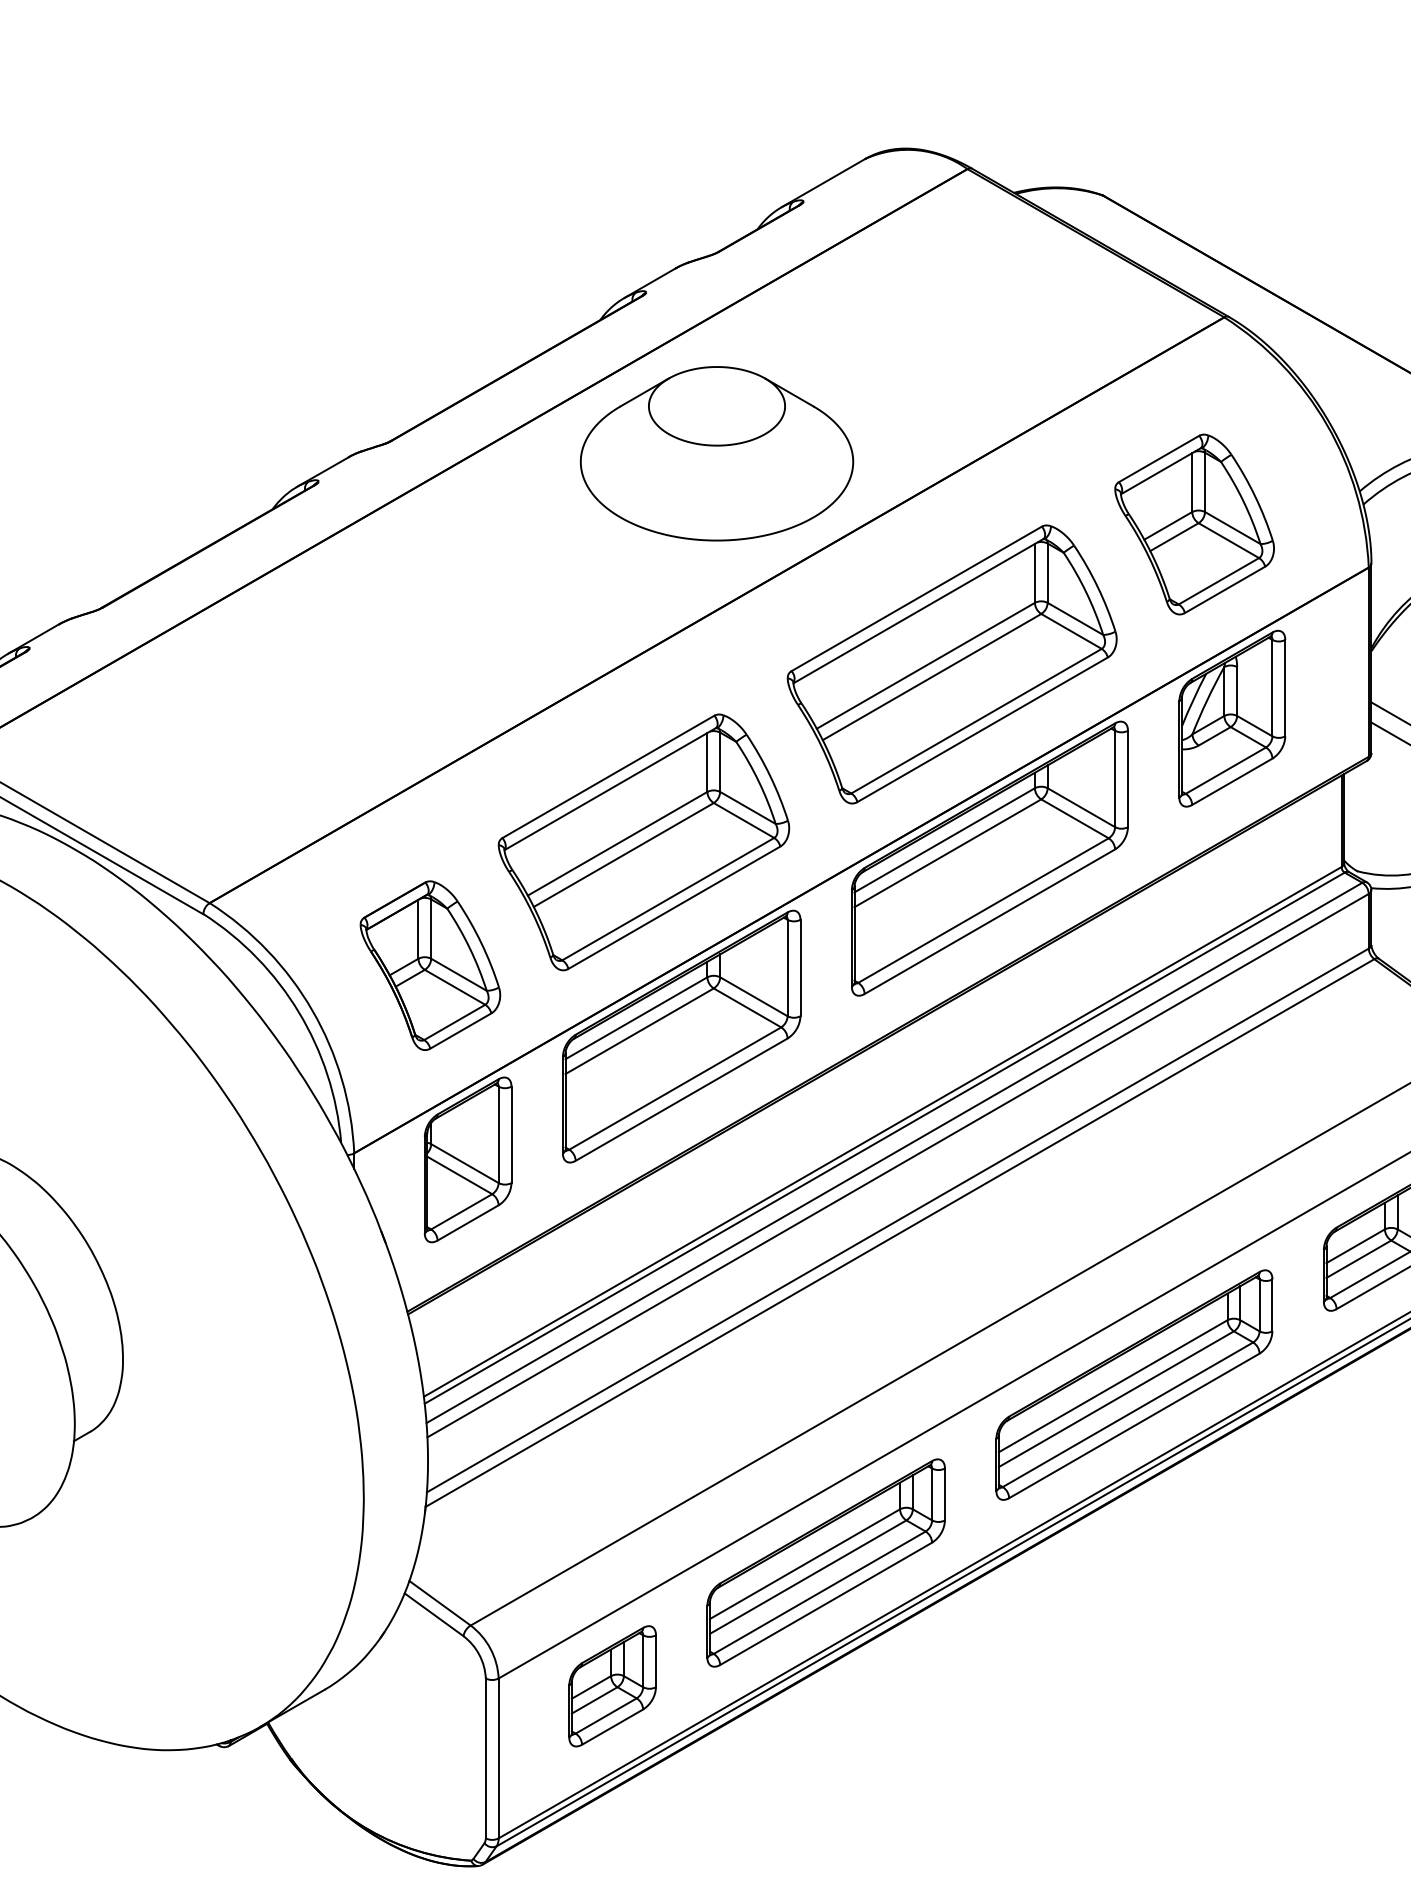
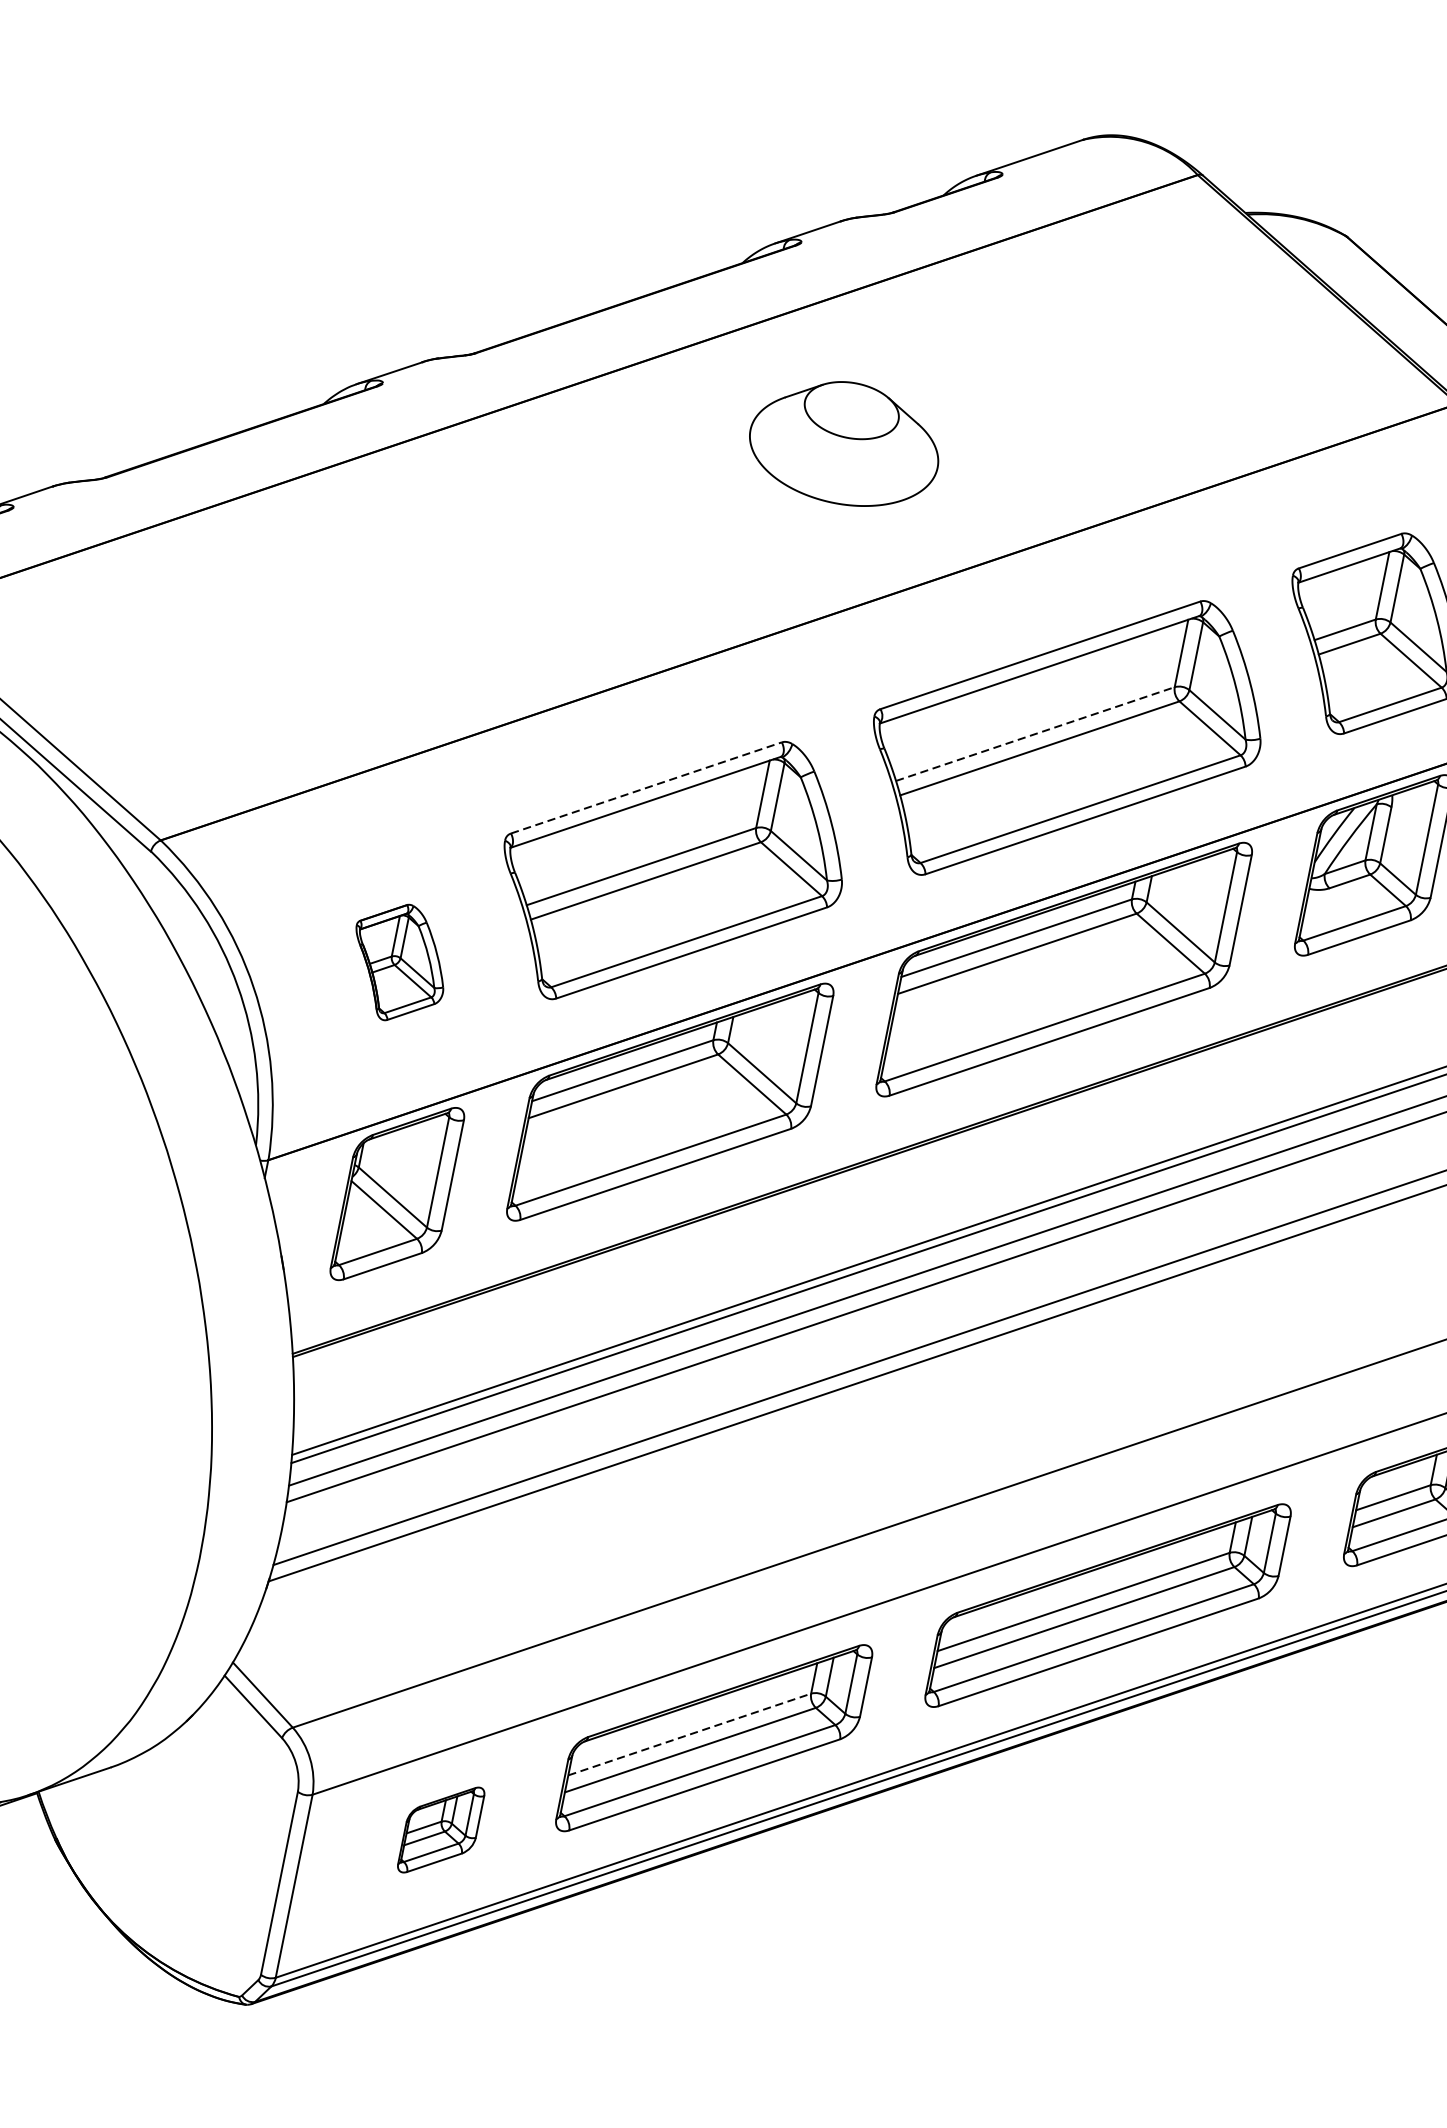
part: (716, 453) -> (844, 442), size x0.6
line: (925, 665) -> (1035, 733), solid -> dashed
line: (608, 776) -> (646, 787), solid -> dashed
part: (430, 965) -> (399, 962), size x0.6
line: (805, 1564) -> (690, 1735), solid -> dashed
part: (612, 1686) -> (441, 1830), size x0.7

